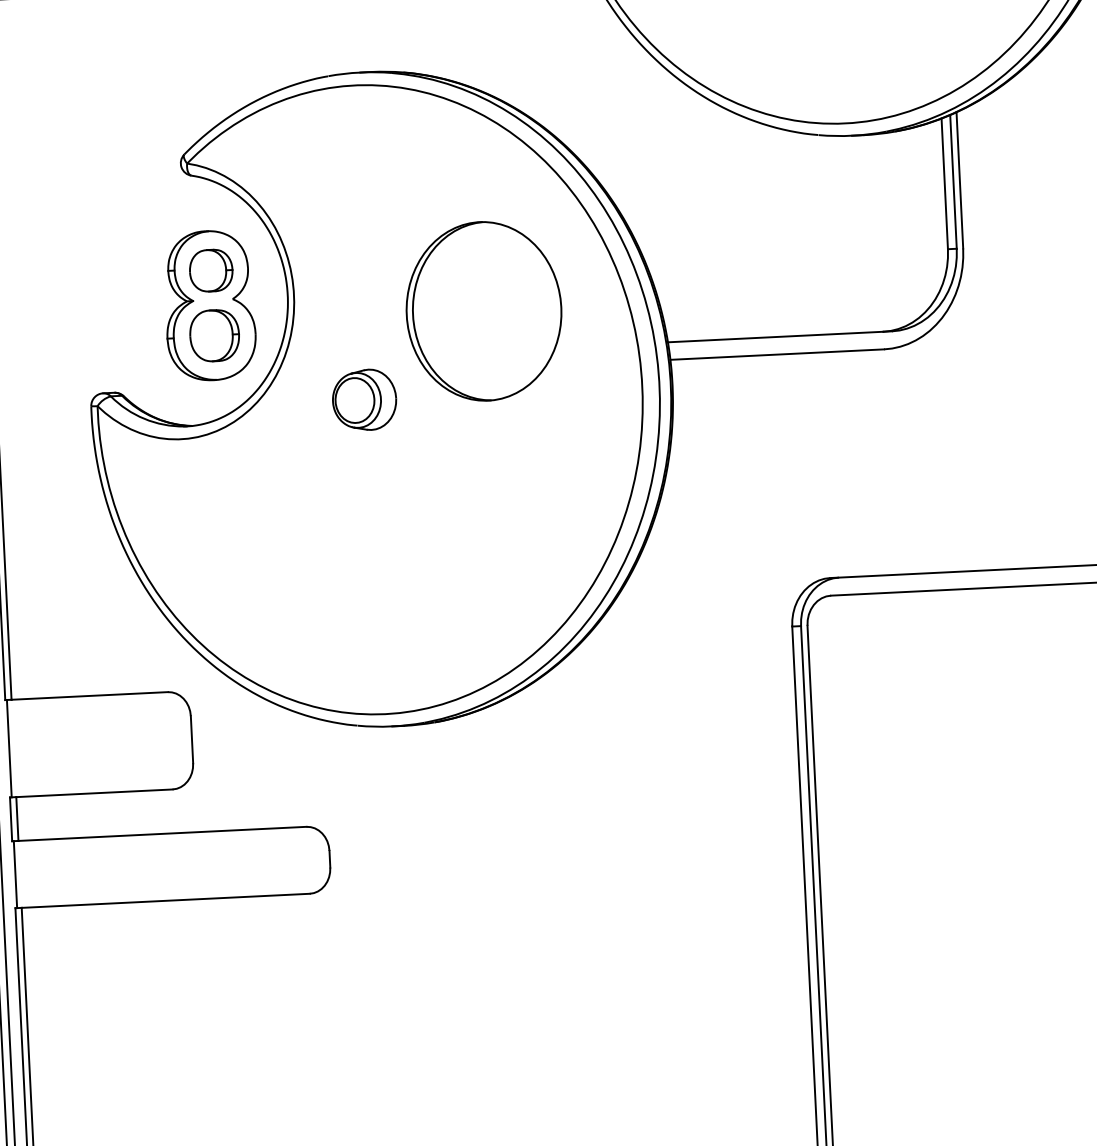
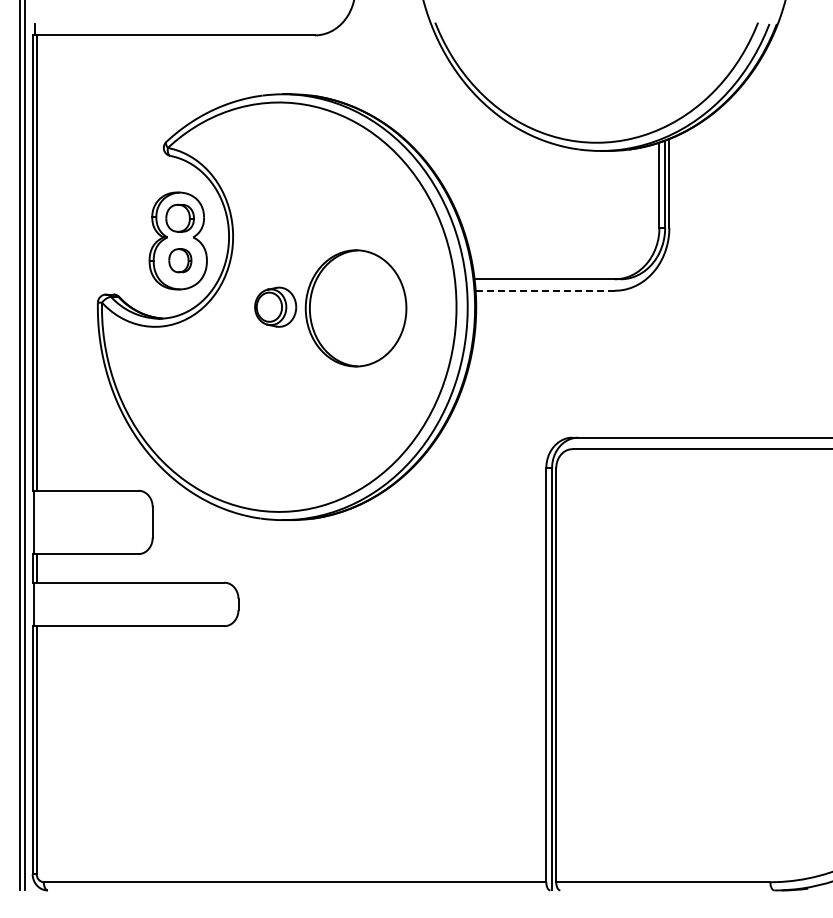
part: (483, 311) -> (355, 308), moved
part: (214, 335) -> (180, 260), size x0.7
line: (777, 354) -> (545, 290), solid -> dashed

